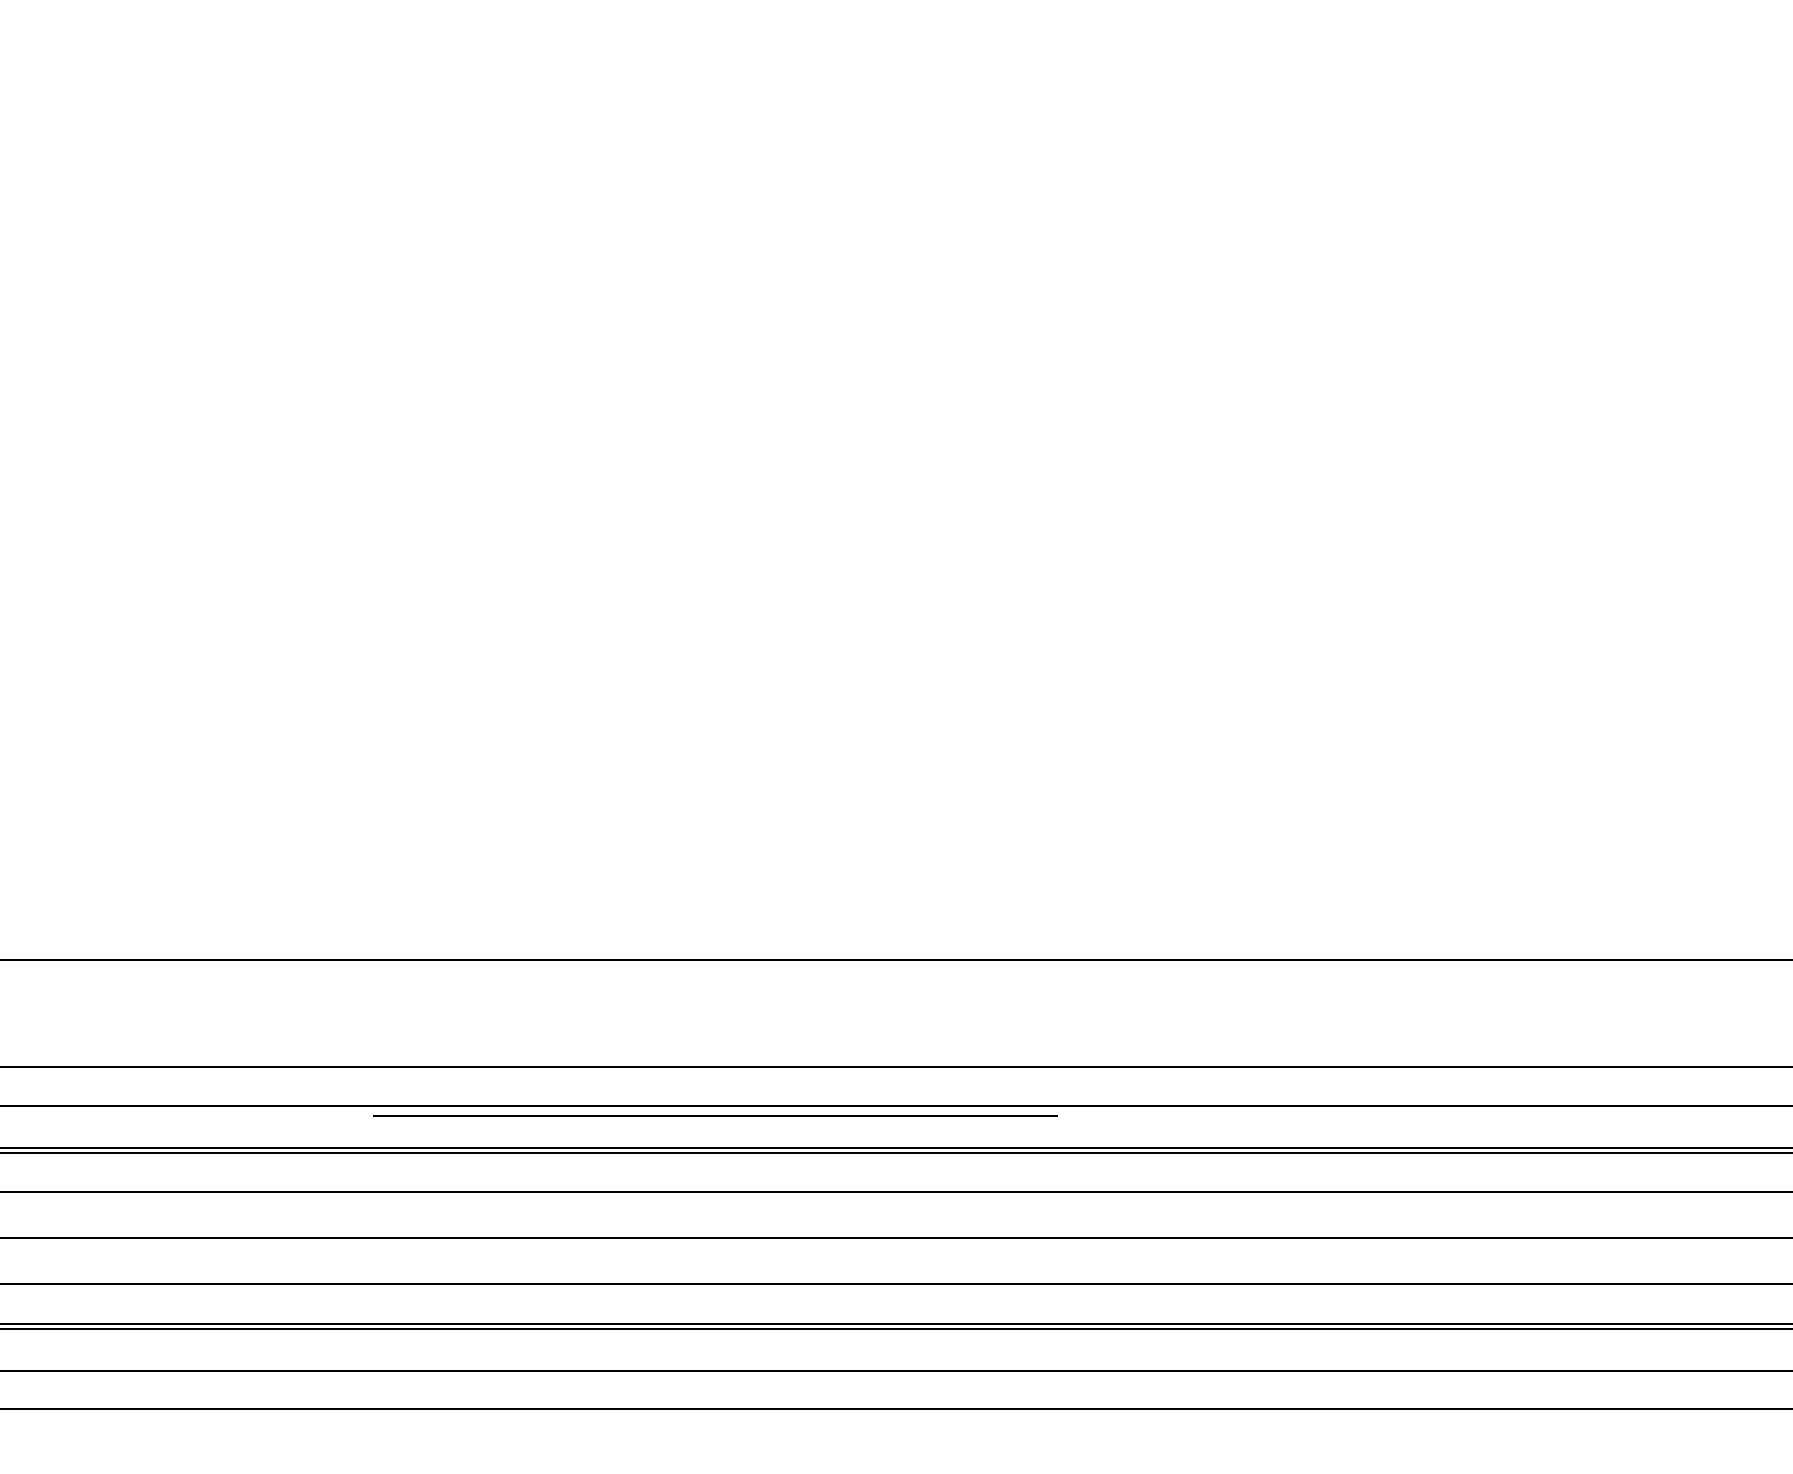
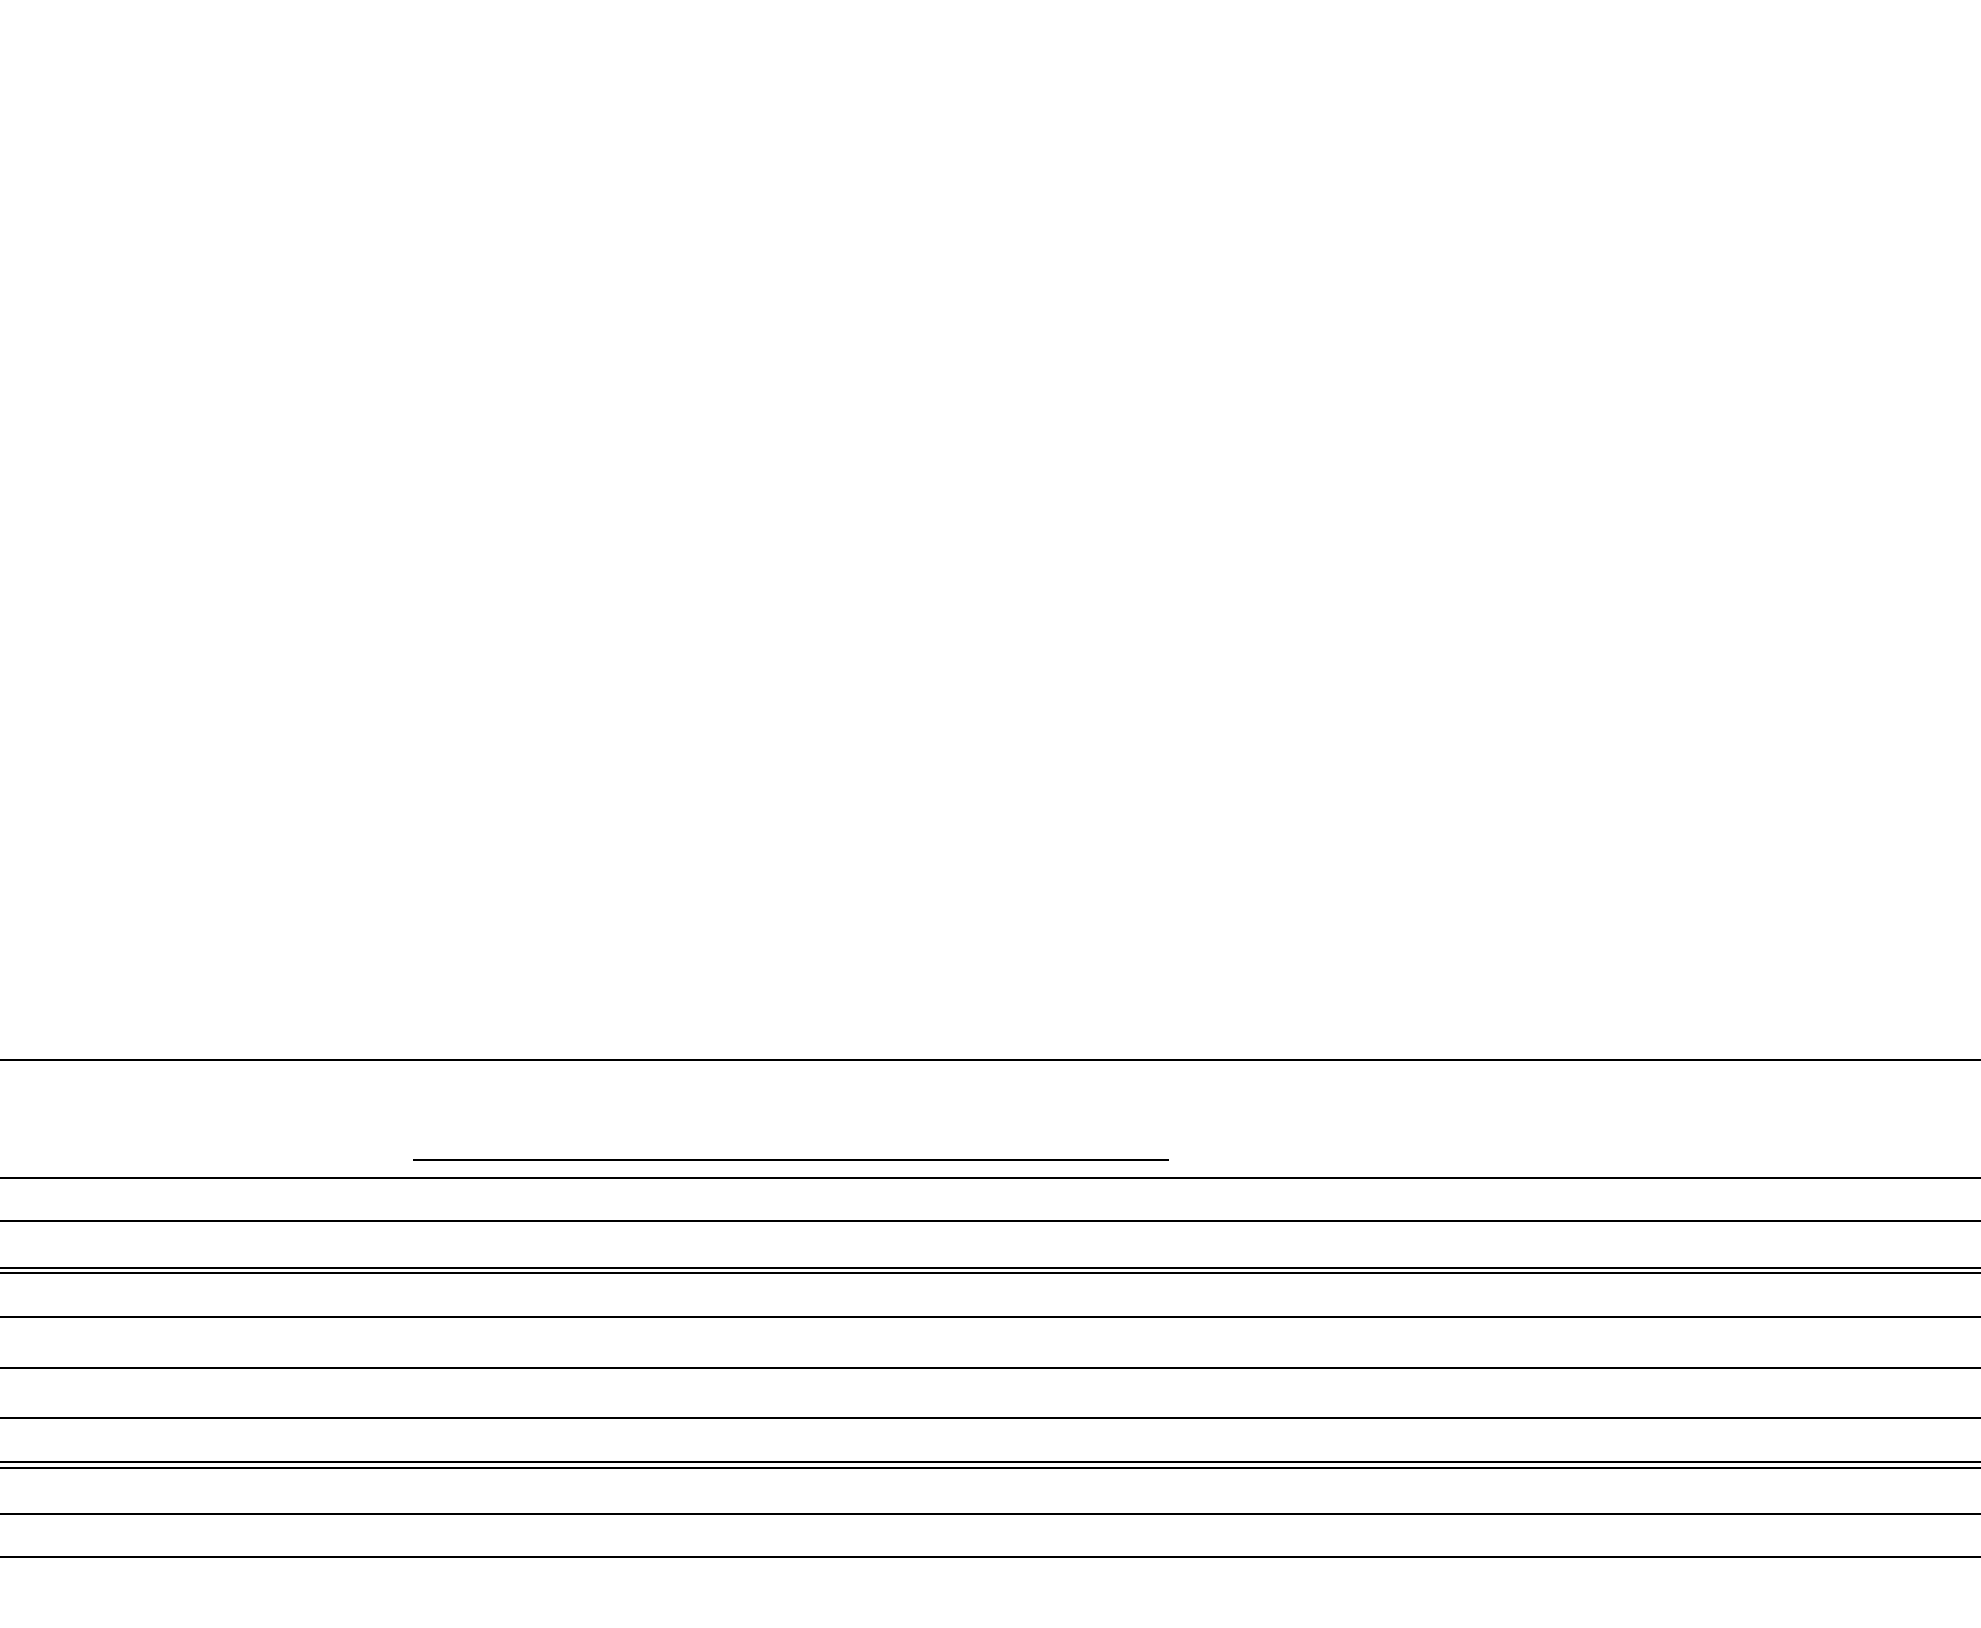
line: (715, 1115) -> (790, 1159), moved

